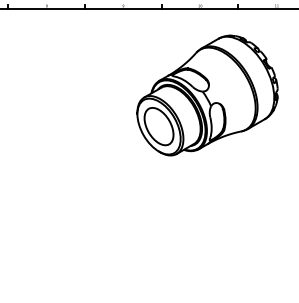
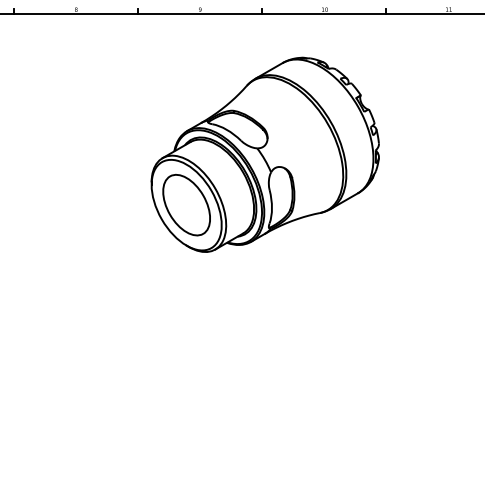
part: (207, 95) -> (265, 154), moved

